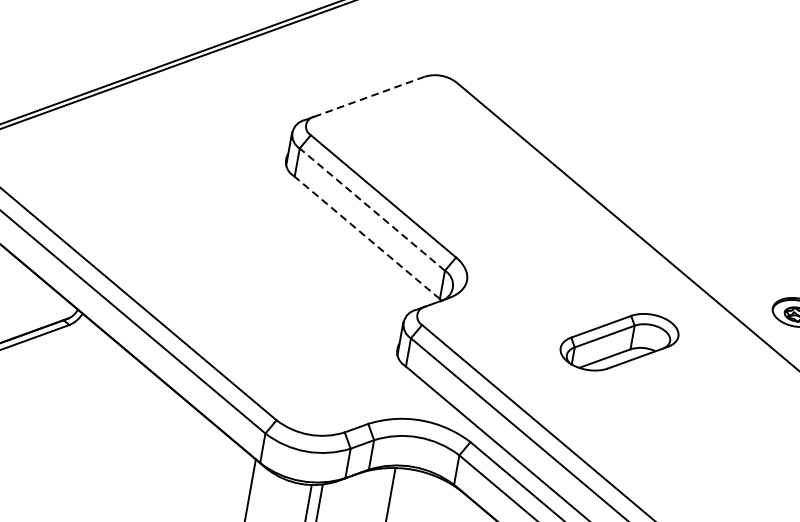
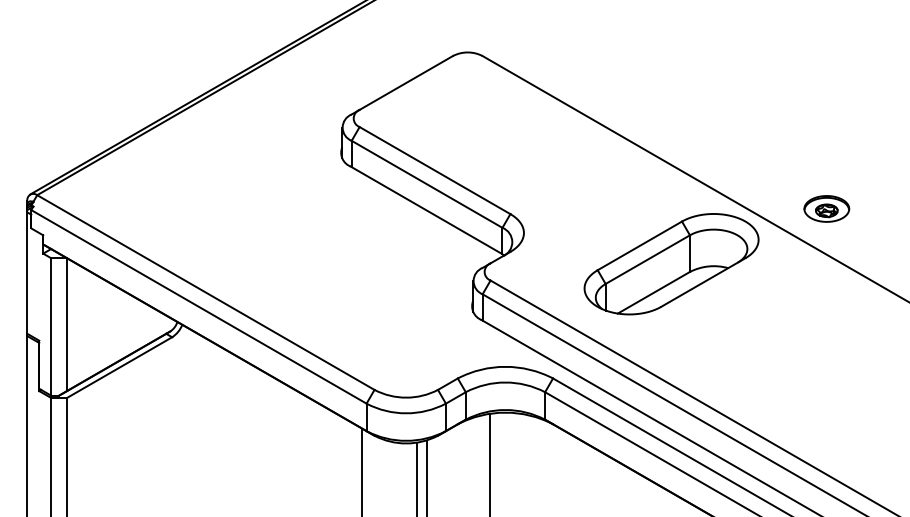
line: (369, 96) -> (406, 82), dashed -> solid
line: (371, 209) -> (426, 184), dashed -> solid
line: (366, 237) -> (426, 210), dashed -> solid
part: (619, 342) -> (671, 264), size x1.67

